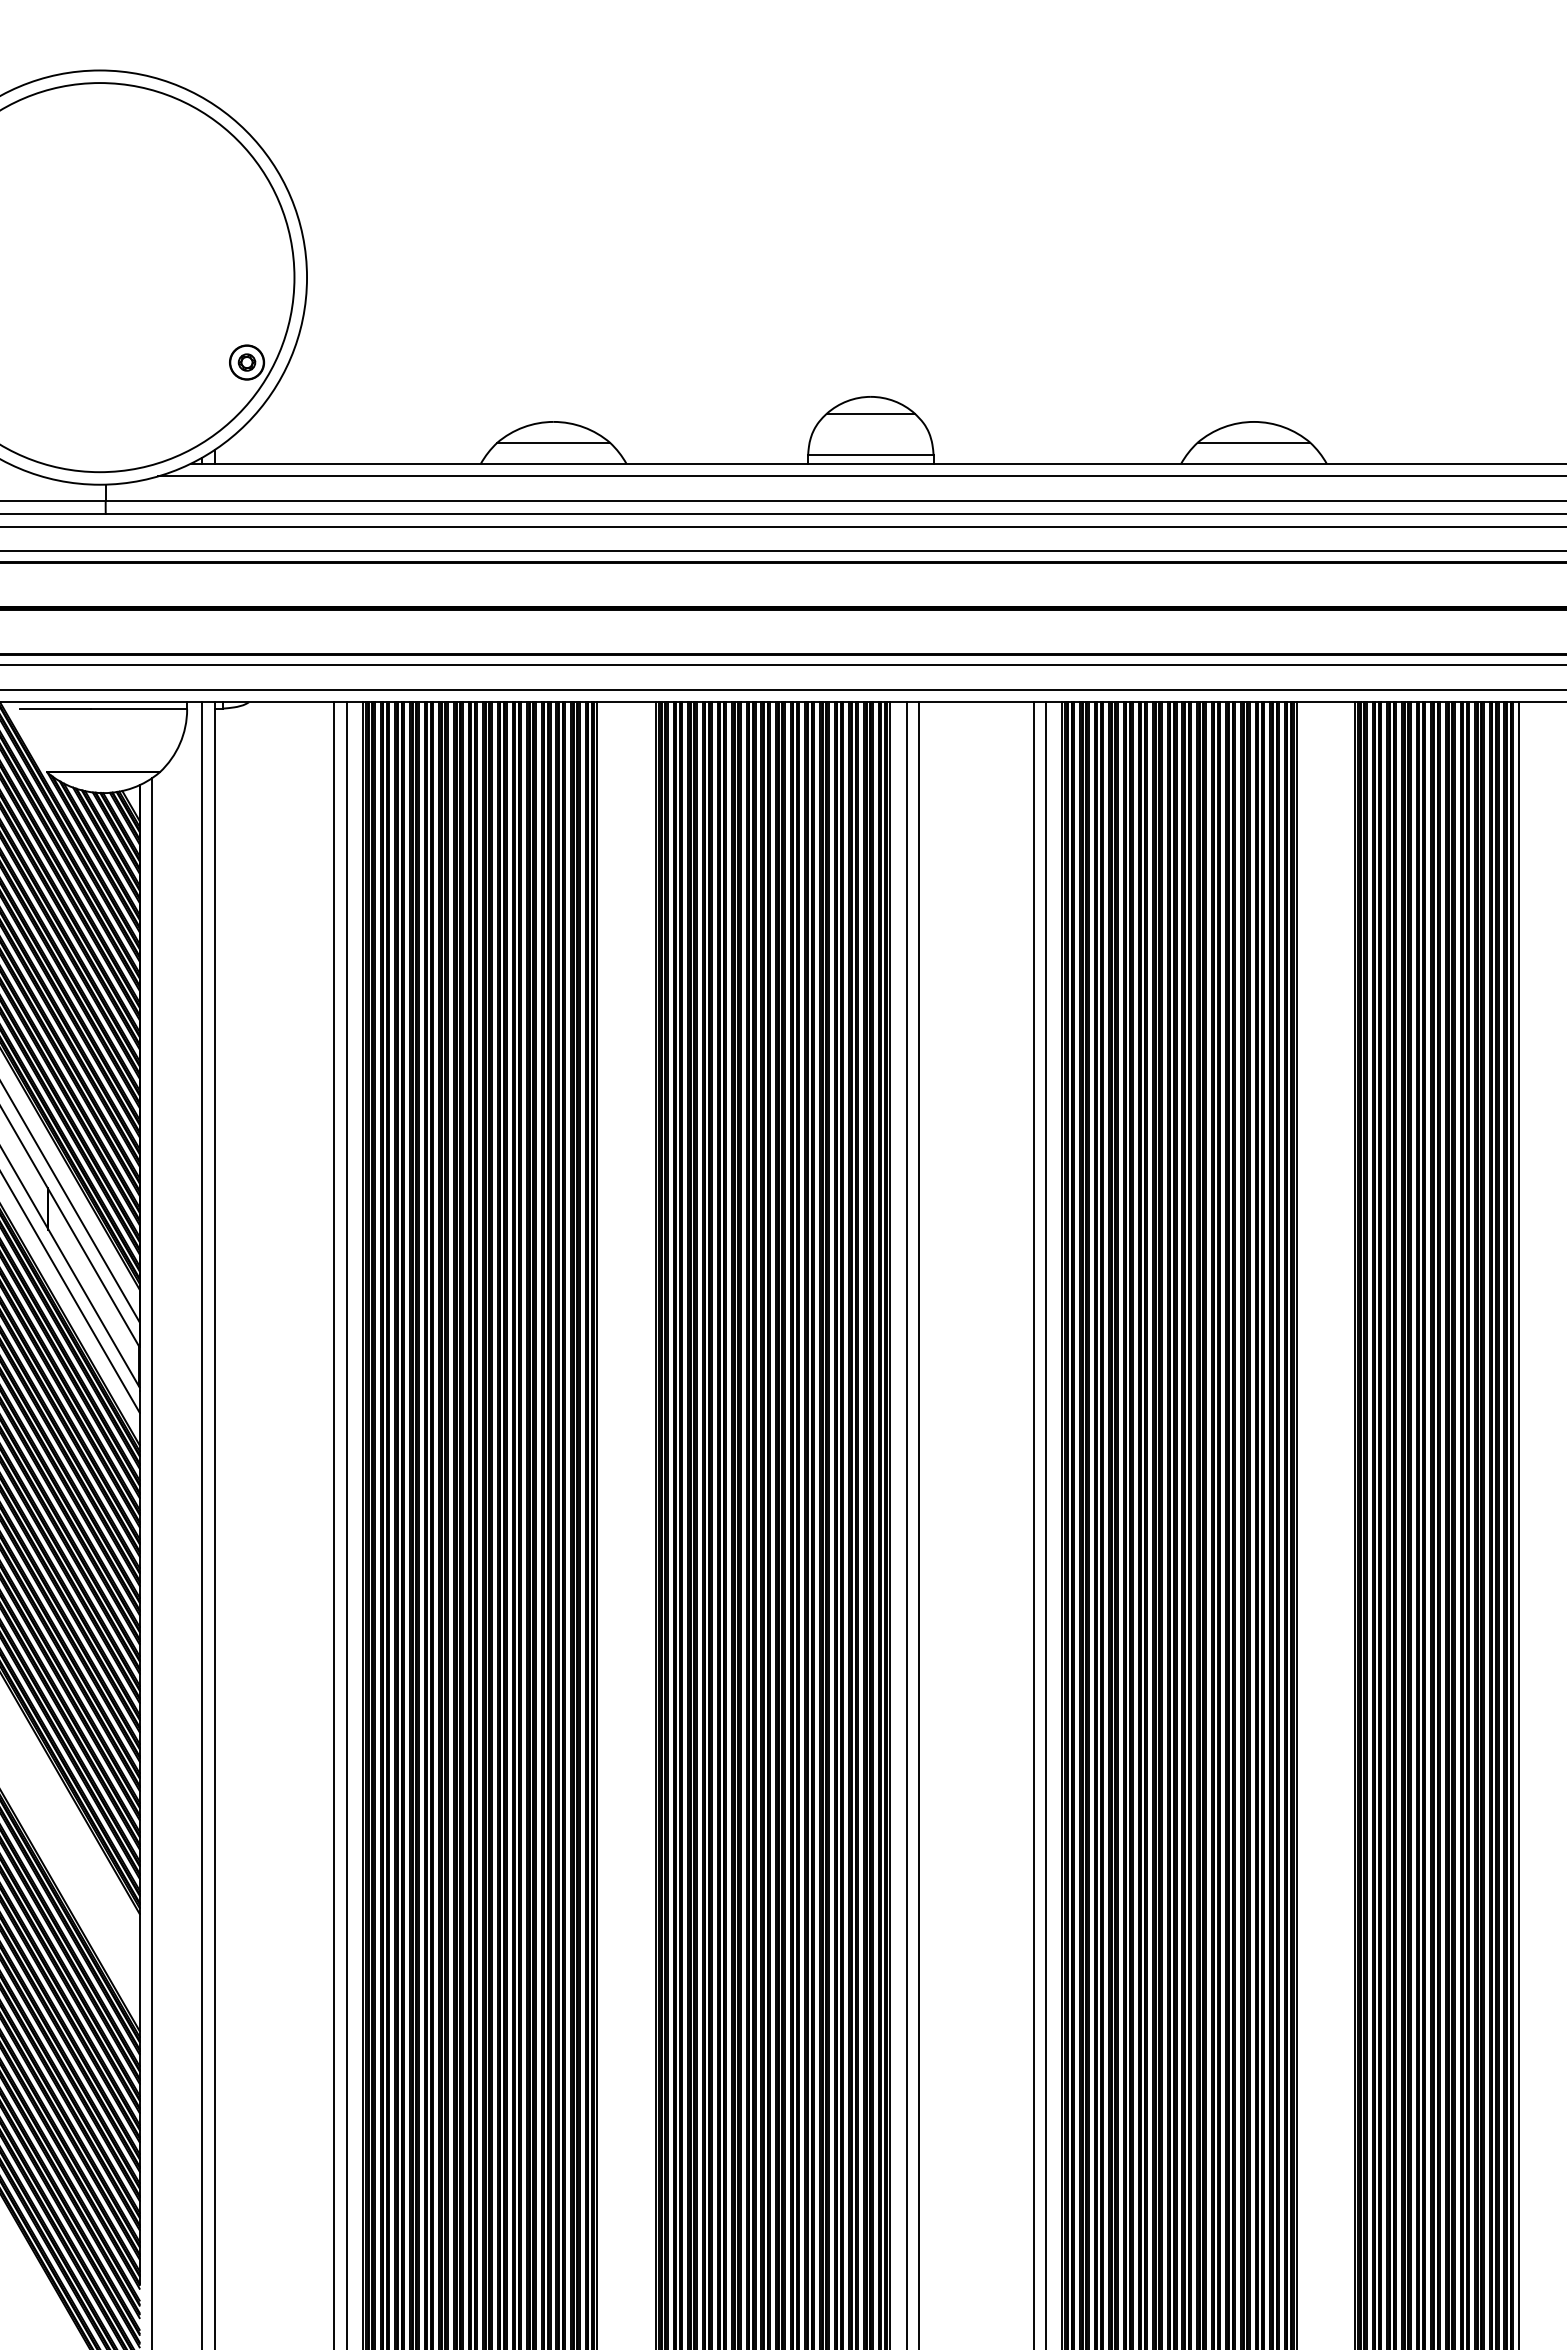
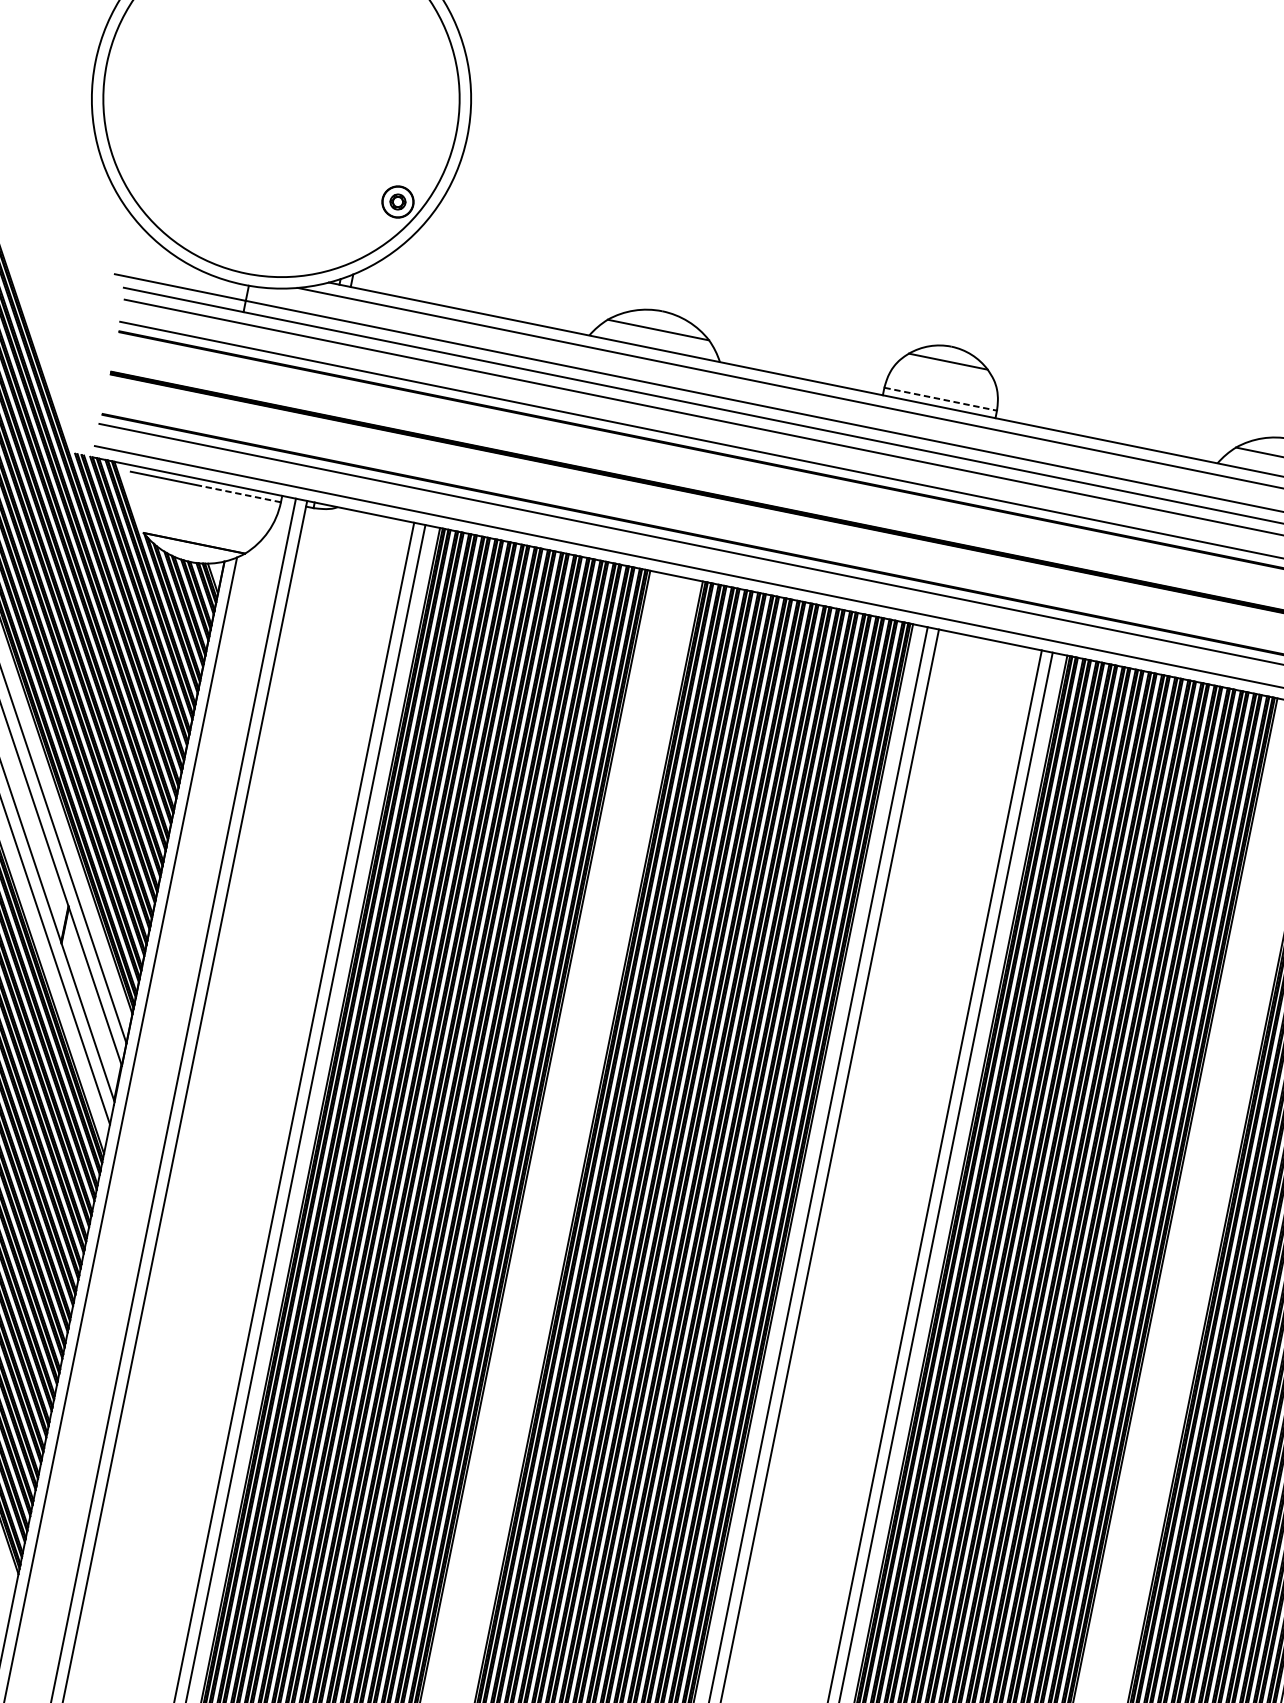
line: (870, 455) -> (940, 399), solid -> dashed
line: (139, 709) -> (238, 493), solid -> dashed

